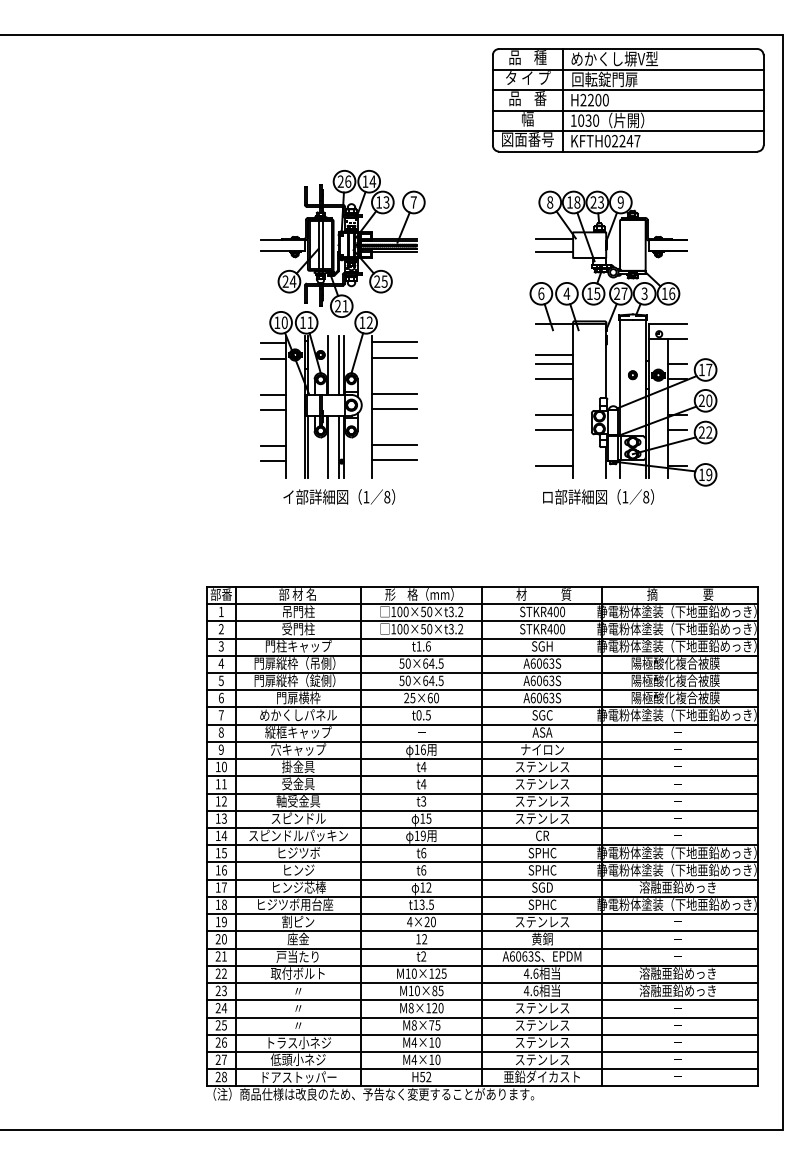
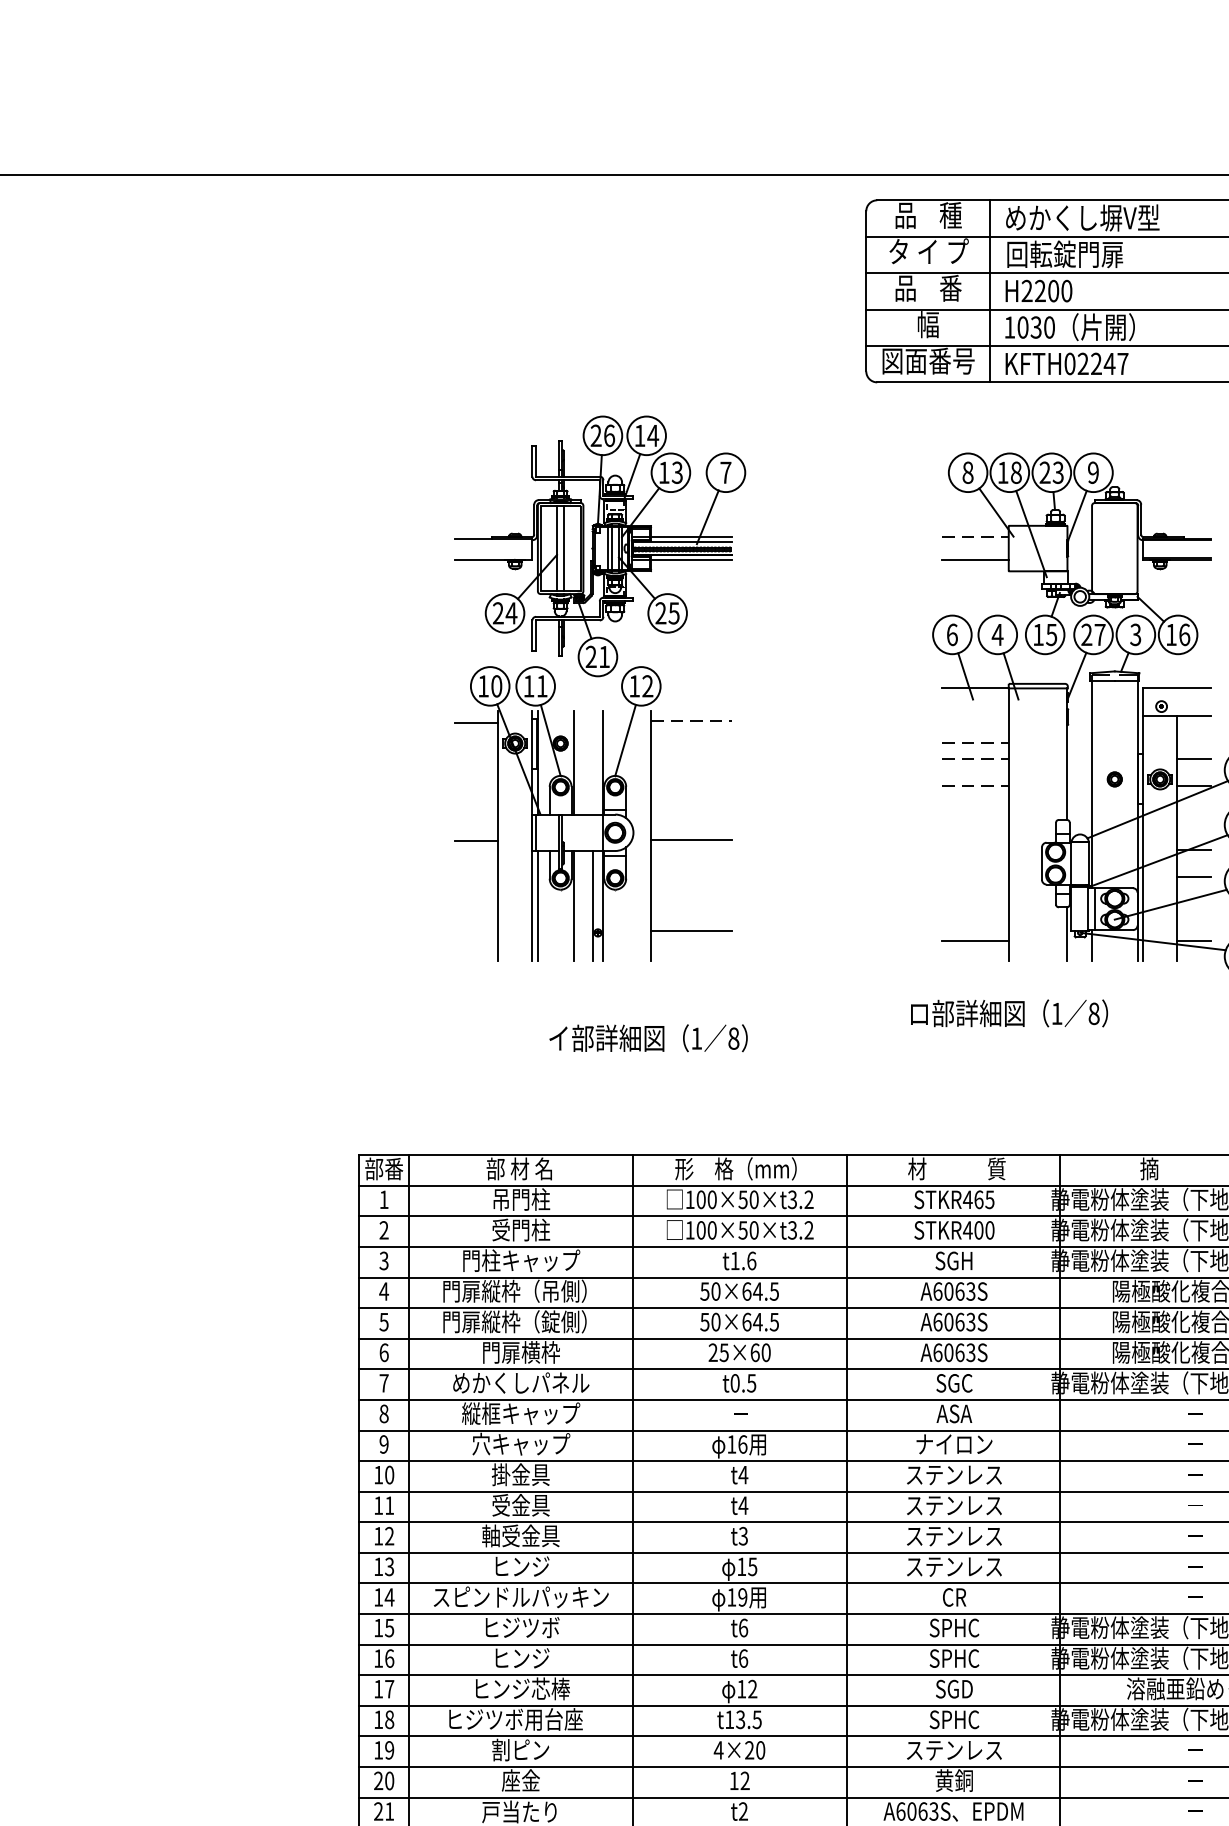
line: (554, 238) -> (975, 536), solid -> dashed
line: (394, 342) -> (691, 721), solid -> dashed
line: (554, 354) -> (975, 742), solid -> dashed
line: (394, 357) -> (691, 747), removed
line: (273, 358) -> (476, 749), removed
line: (554, 363) -> (975, 758), solid -> dashed
line: (338, 365) -> (592, 762), removed
line: (554, 379) -> (975, 787), solid -> dashed
line: (394, 393) -> (691, 811), removed
line: (273, 394) -> (476, 813), removed
line: (554, 414) -> (975, 849), removed
line: (554, 430) -> (975, 877), removed
line: (394, 444) -> (691, 902), removed
line: (273, 446) -> (476, 906), removed
line: (273, 461) -> (476, 932), removed
text: (339, 496) -> (648, 1037), moved
text: (598, 496) -> (1009, 1012), moved
text: (559, 611) -> (984, 1198), STKR400 -> STKR465
text: (298, 818) -> (521, 1566), スピンドル -> ヒンジ

